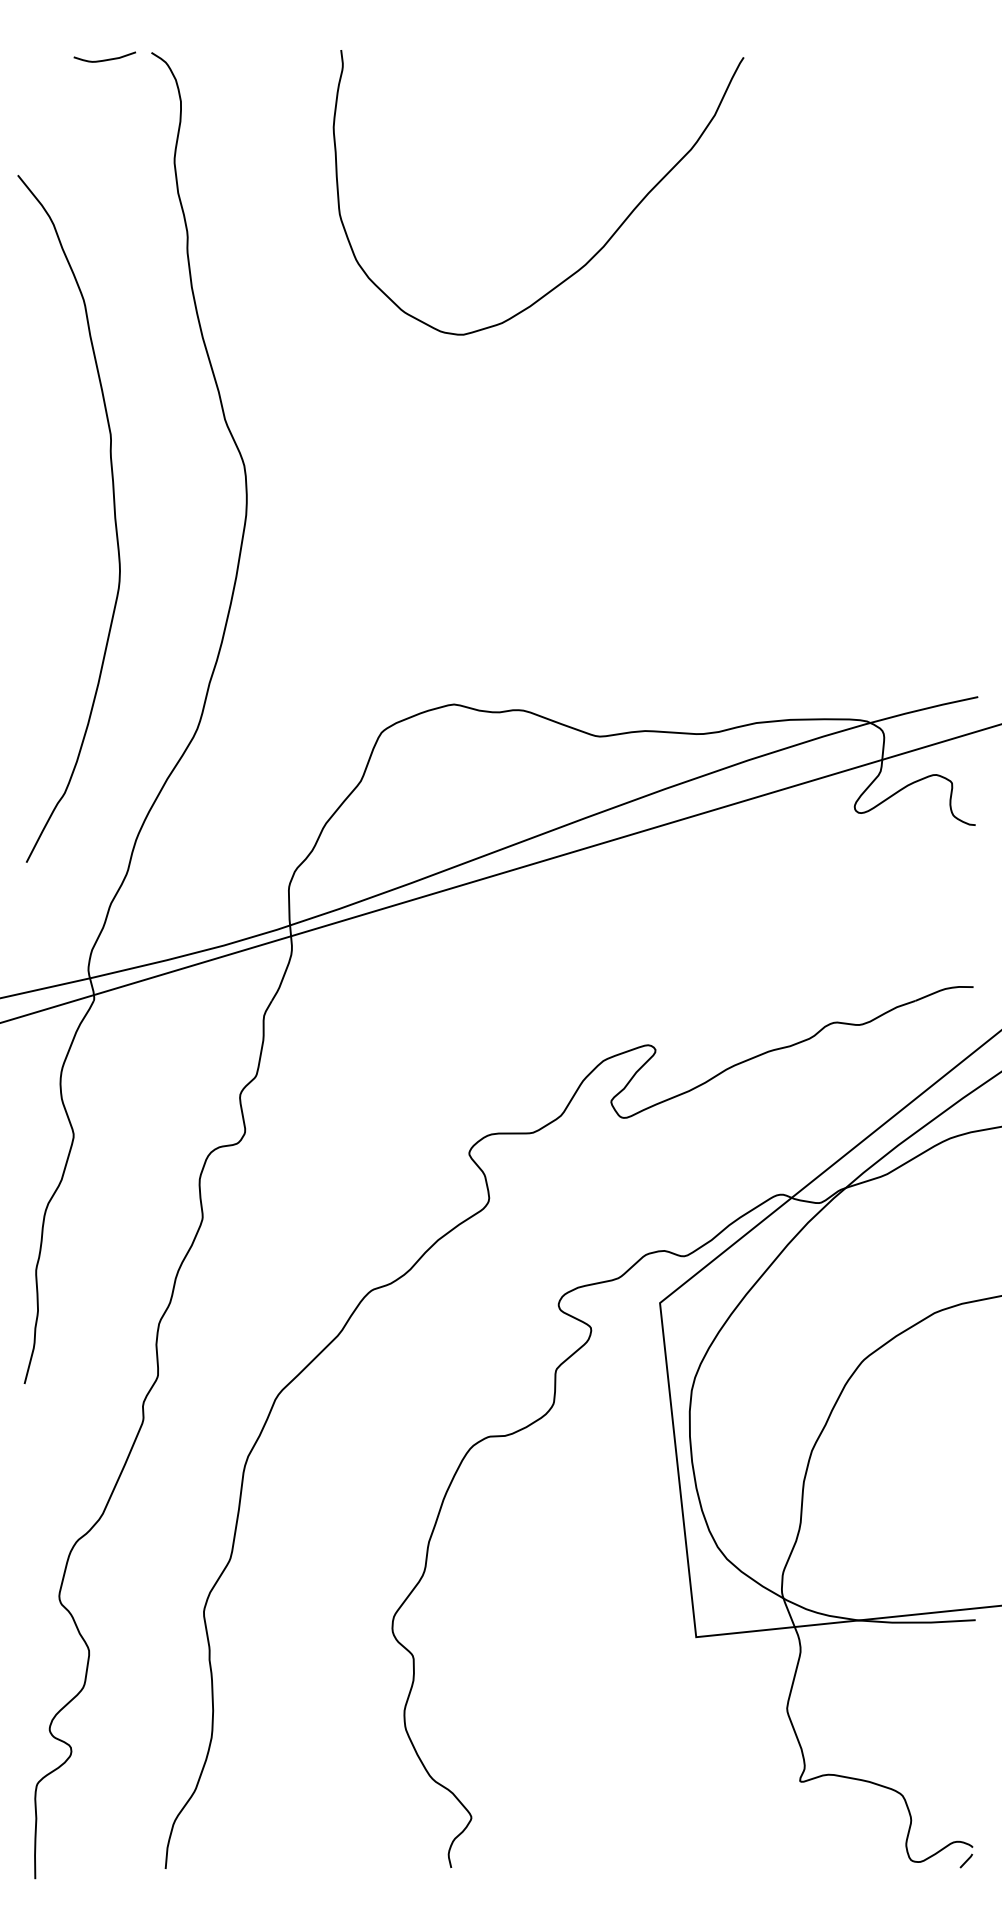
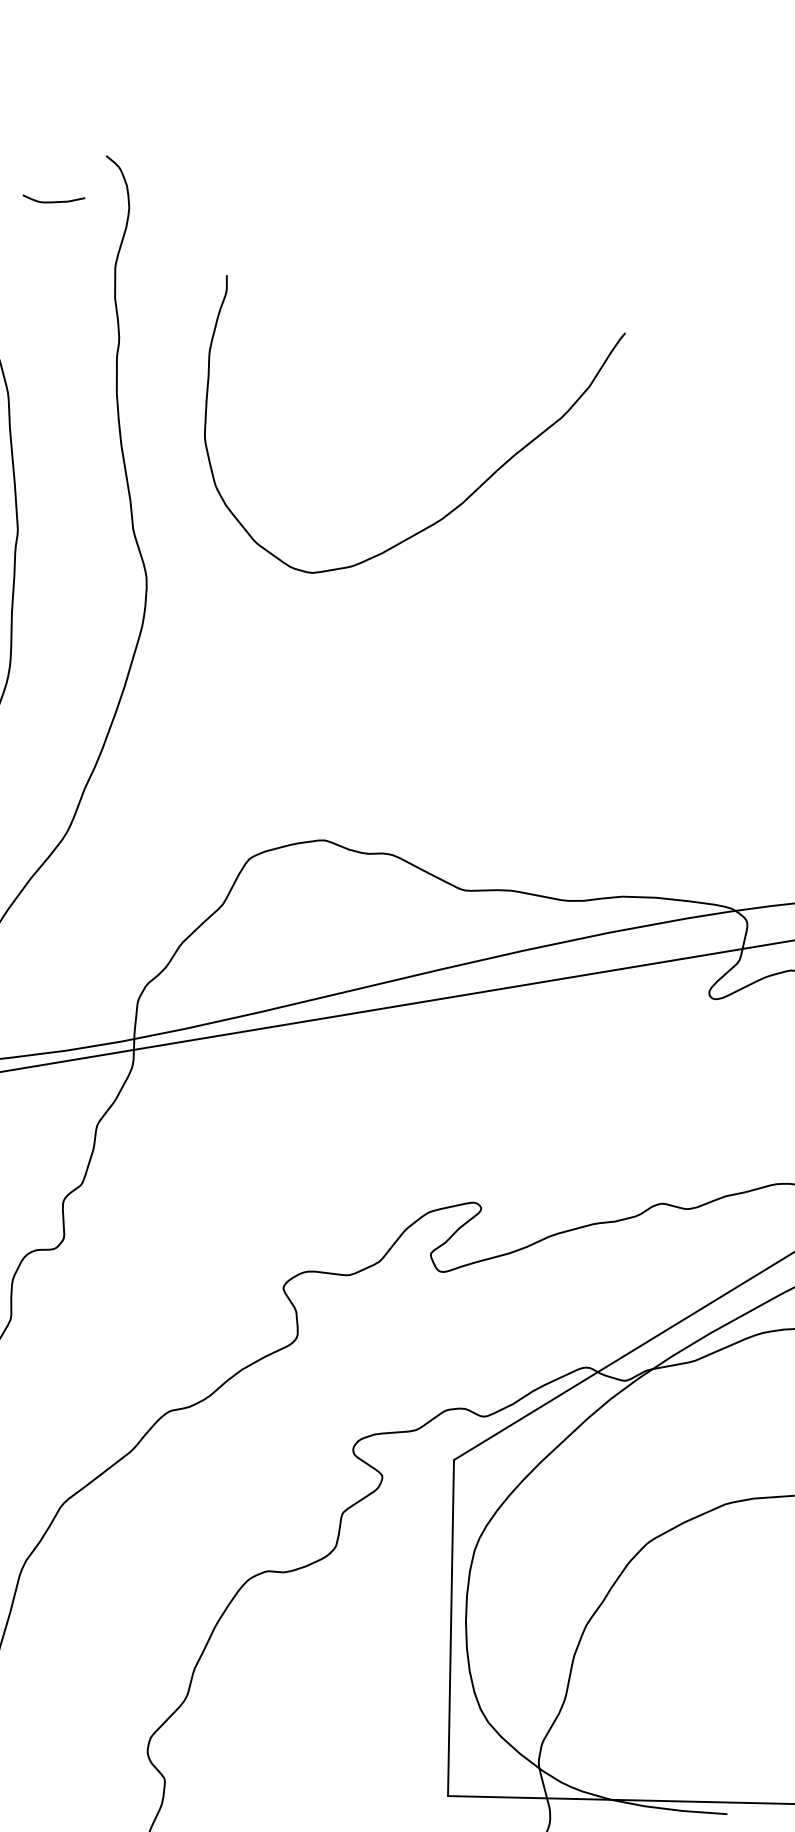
curve: (104, 59) -> (53, 201), moved
curve: (597, 251) -> (455, 507), moved

